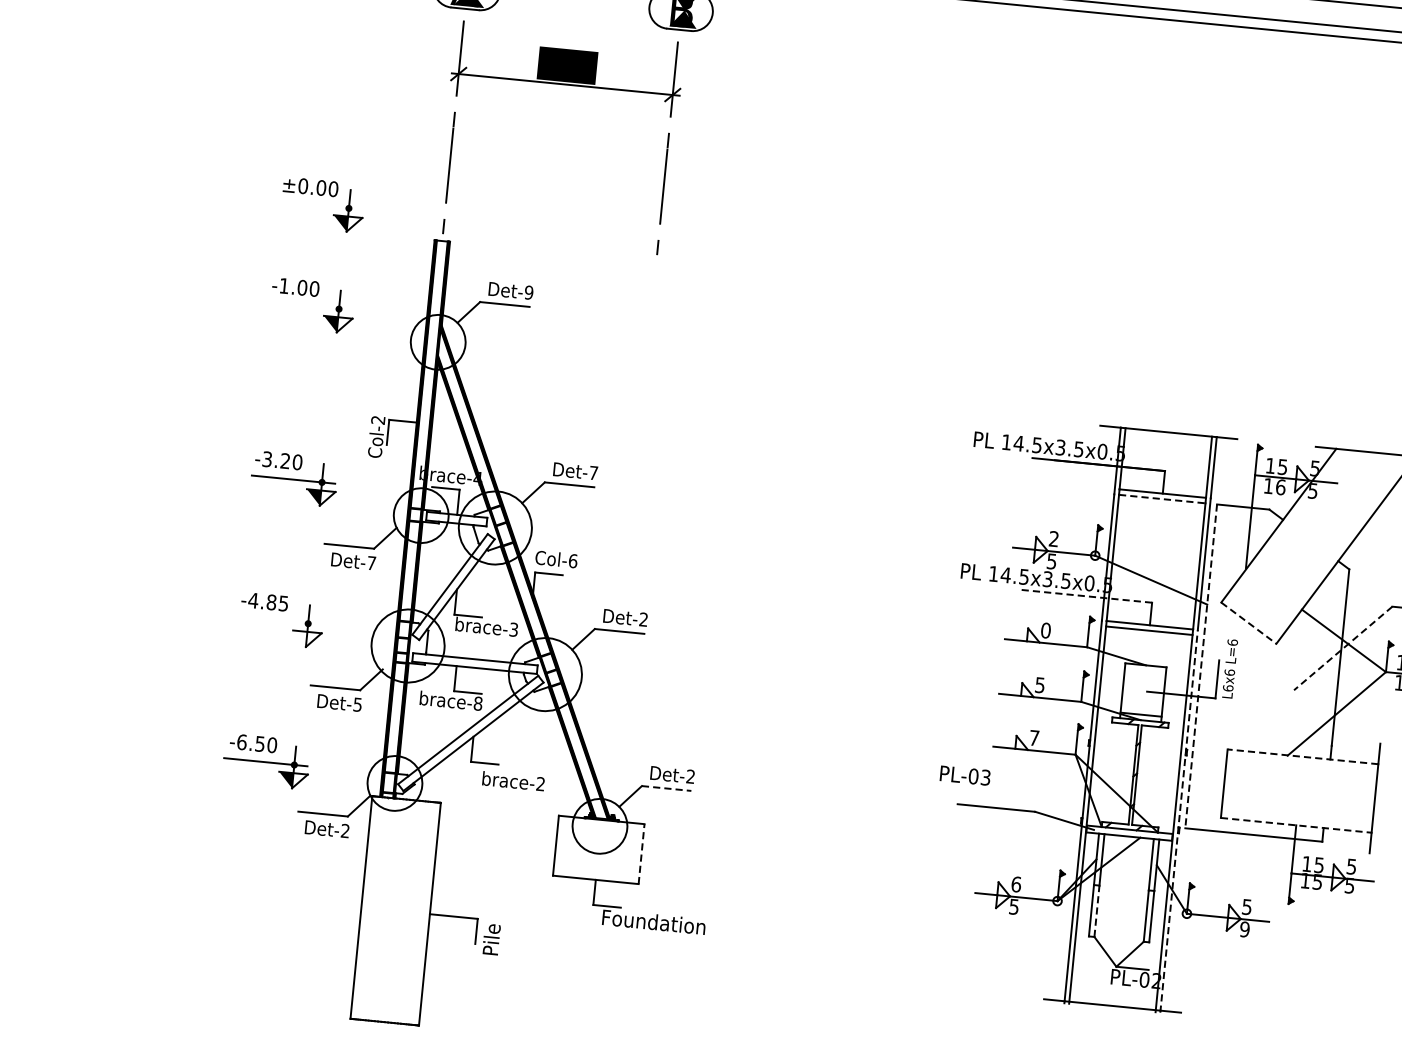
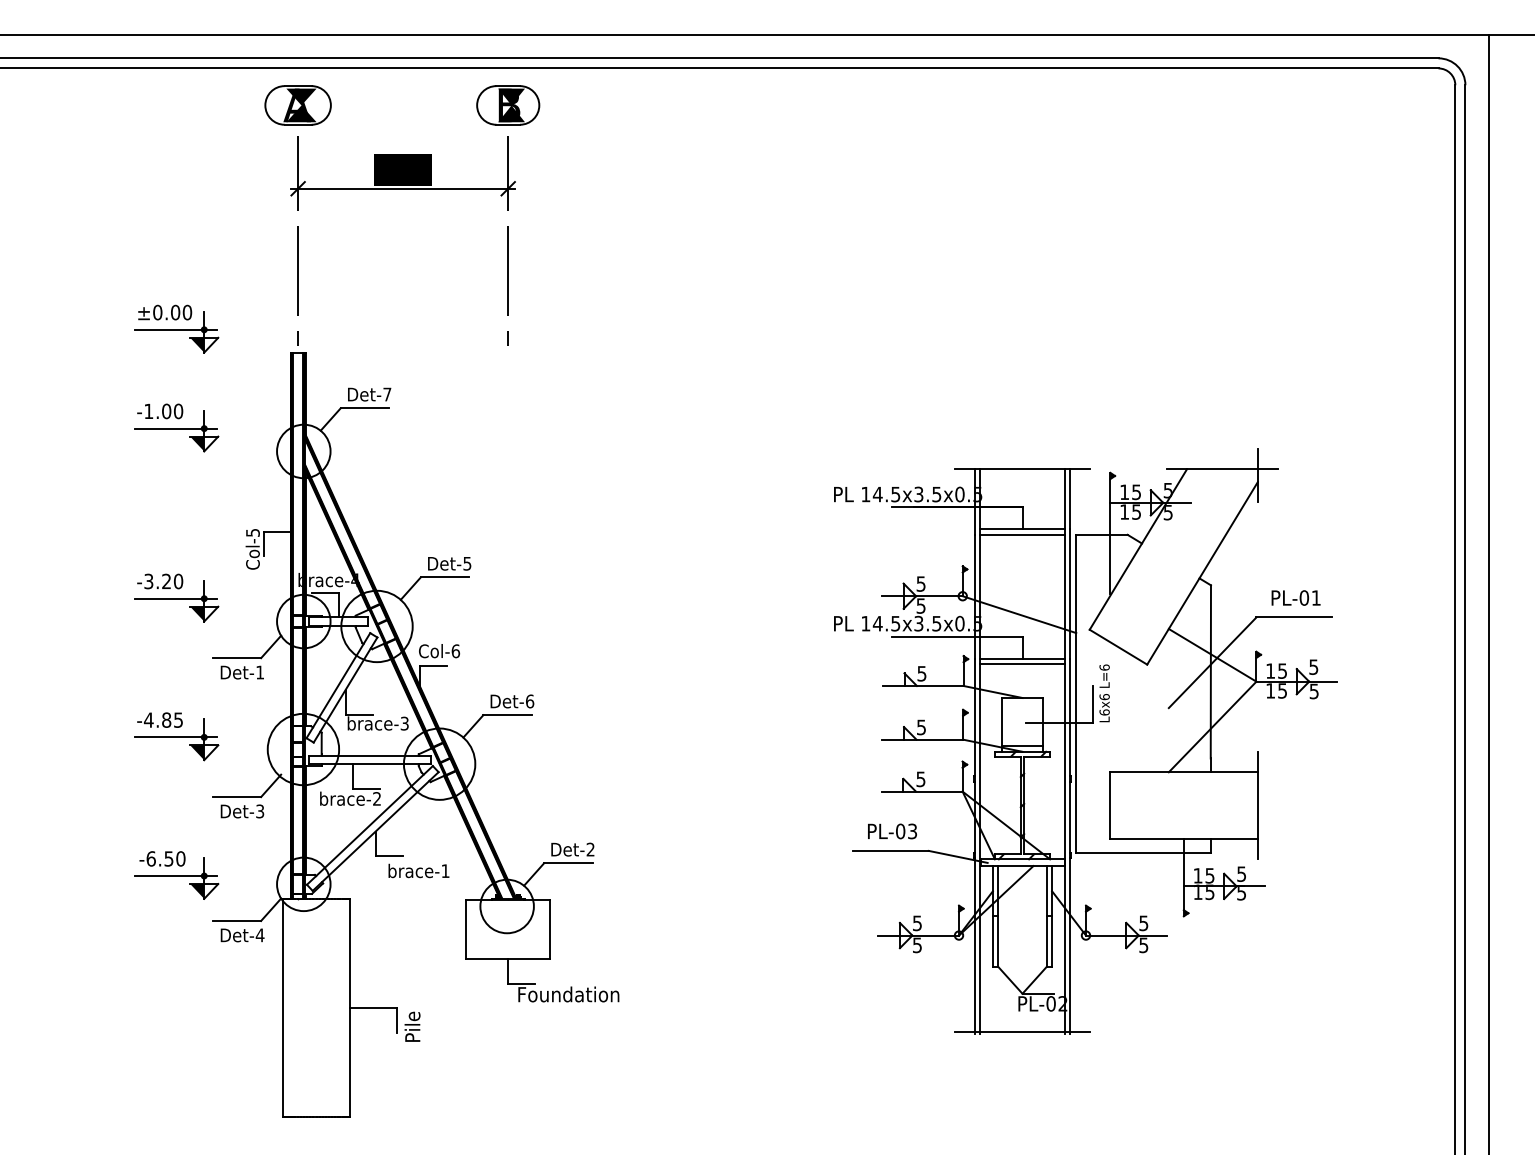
line: (320, 205) -> (176, 329), added
text: (529, 292) -> (387, 394), Det-9 -> Det-7
line: (310, 306) -> (176, 428), added
text: (377, 419) -> (252, 532), Col-2 -> Col-5
text: (593, 472) -> (467, 563), Det-7 -> Det-5
text: (1280, 486) -> (1136, 511), 16 -> 15
line: (1163, 498) -> (1023, 534), dashed -> solid
text: (1053, 538) -> (920, 583), 2 -> 5
text: (370, 563) -> (259, 672), Det-7 -> Det-1
line: (1084, 596) -> (956, 636), dashed -> solid
text: (644, 619) -> (530, 701), Det-2 -> Det-6
line: (279, 621) -> (176, 737), added
line: (1248, 623) -> (1118, 647), dashed -> solid
text: (1045, 630) -> (921, 673), 0 -> 5
fill: (299, 638) -> (197, 752), added
line: (1343, 649) -> (1212, 663), dashed -> solid
line: (1201, 666) -> (1076, 693), dashed -> solid
text: (358, 703) -> (260, 810), Det-5 -> Det-3
text: (478, 703) -> (377, 798), brace-8 -> brace-2
text: (1033, 738) -> (920, 779), 7 -> 5
line: (1302, 756) -> (1183, 771), dashed -> solid
text: (965, 775) -> (892, 831), moved
text: (540, 783) -> (445, 870), brace-2 -> brace-1
line: (666, 788) -> (568, 863), dashed -> solid
line: (1179, 821) -> (1069, 846), dashed -> solid
line: (1295, 825) -> (1183, 839), dashed -> solid
text: (344, 831) -> (259, 935), Det-2 -> Det-4
line: (641, 854) -> (550, 929), dashed -> solid
text: (1016, 884) -> (917, 923), 6 -> 5
line: (1097, 911) -> (998, 941), dashed -> solid
text: (1244, 928) -> (1143, 944), 9 -> 5

